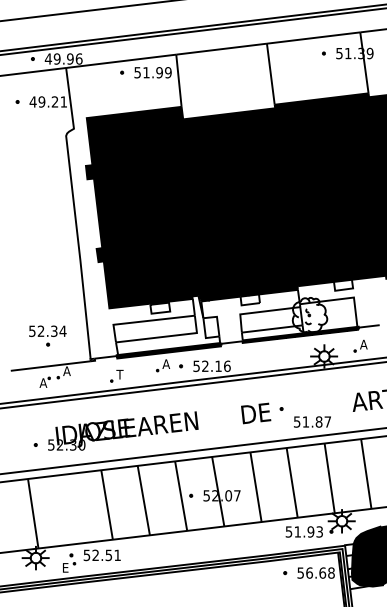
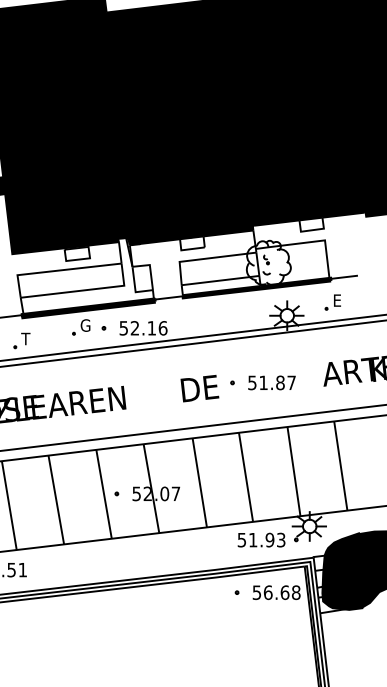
text: (363, 344) -> (337, 300), A -> E
text: (166, 364) -> (85, 325), A -> G
text: (312, 421) -> (271, 382), moved

